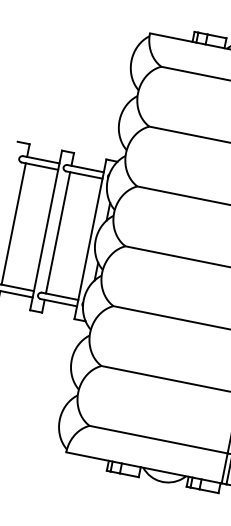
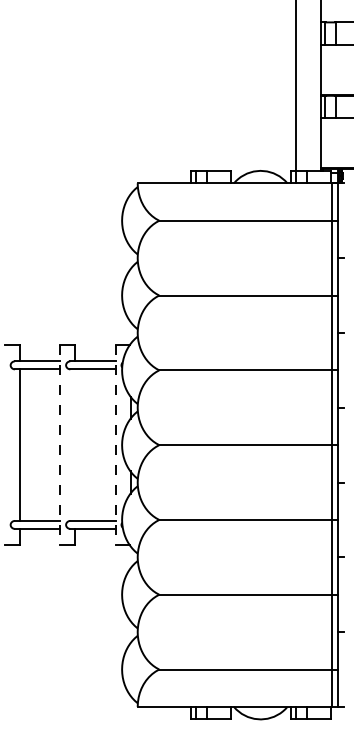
line: (46, 230) -> (60, 445), solid -> dashed
line: (58, 232) -> (75, 444), removed
line: (90, 239) -> (115, 445), solid -> dashed

